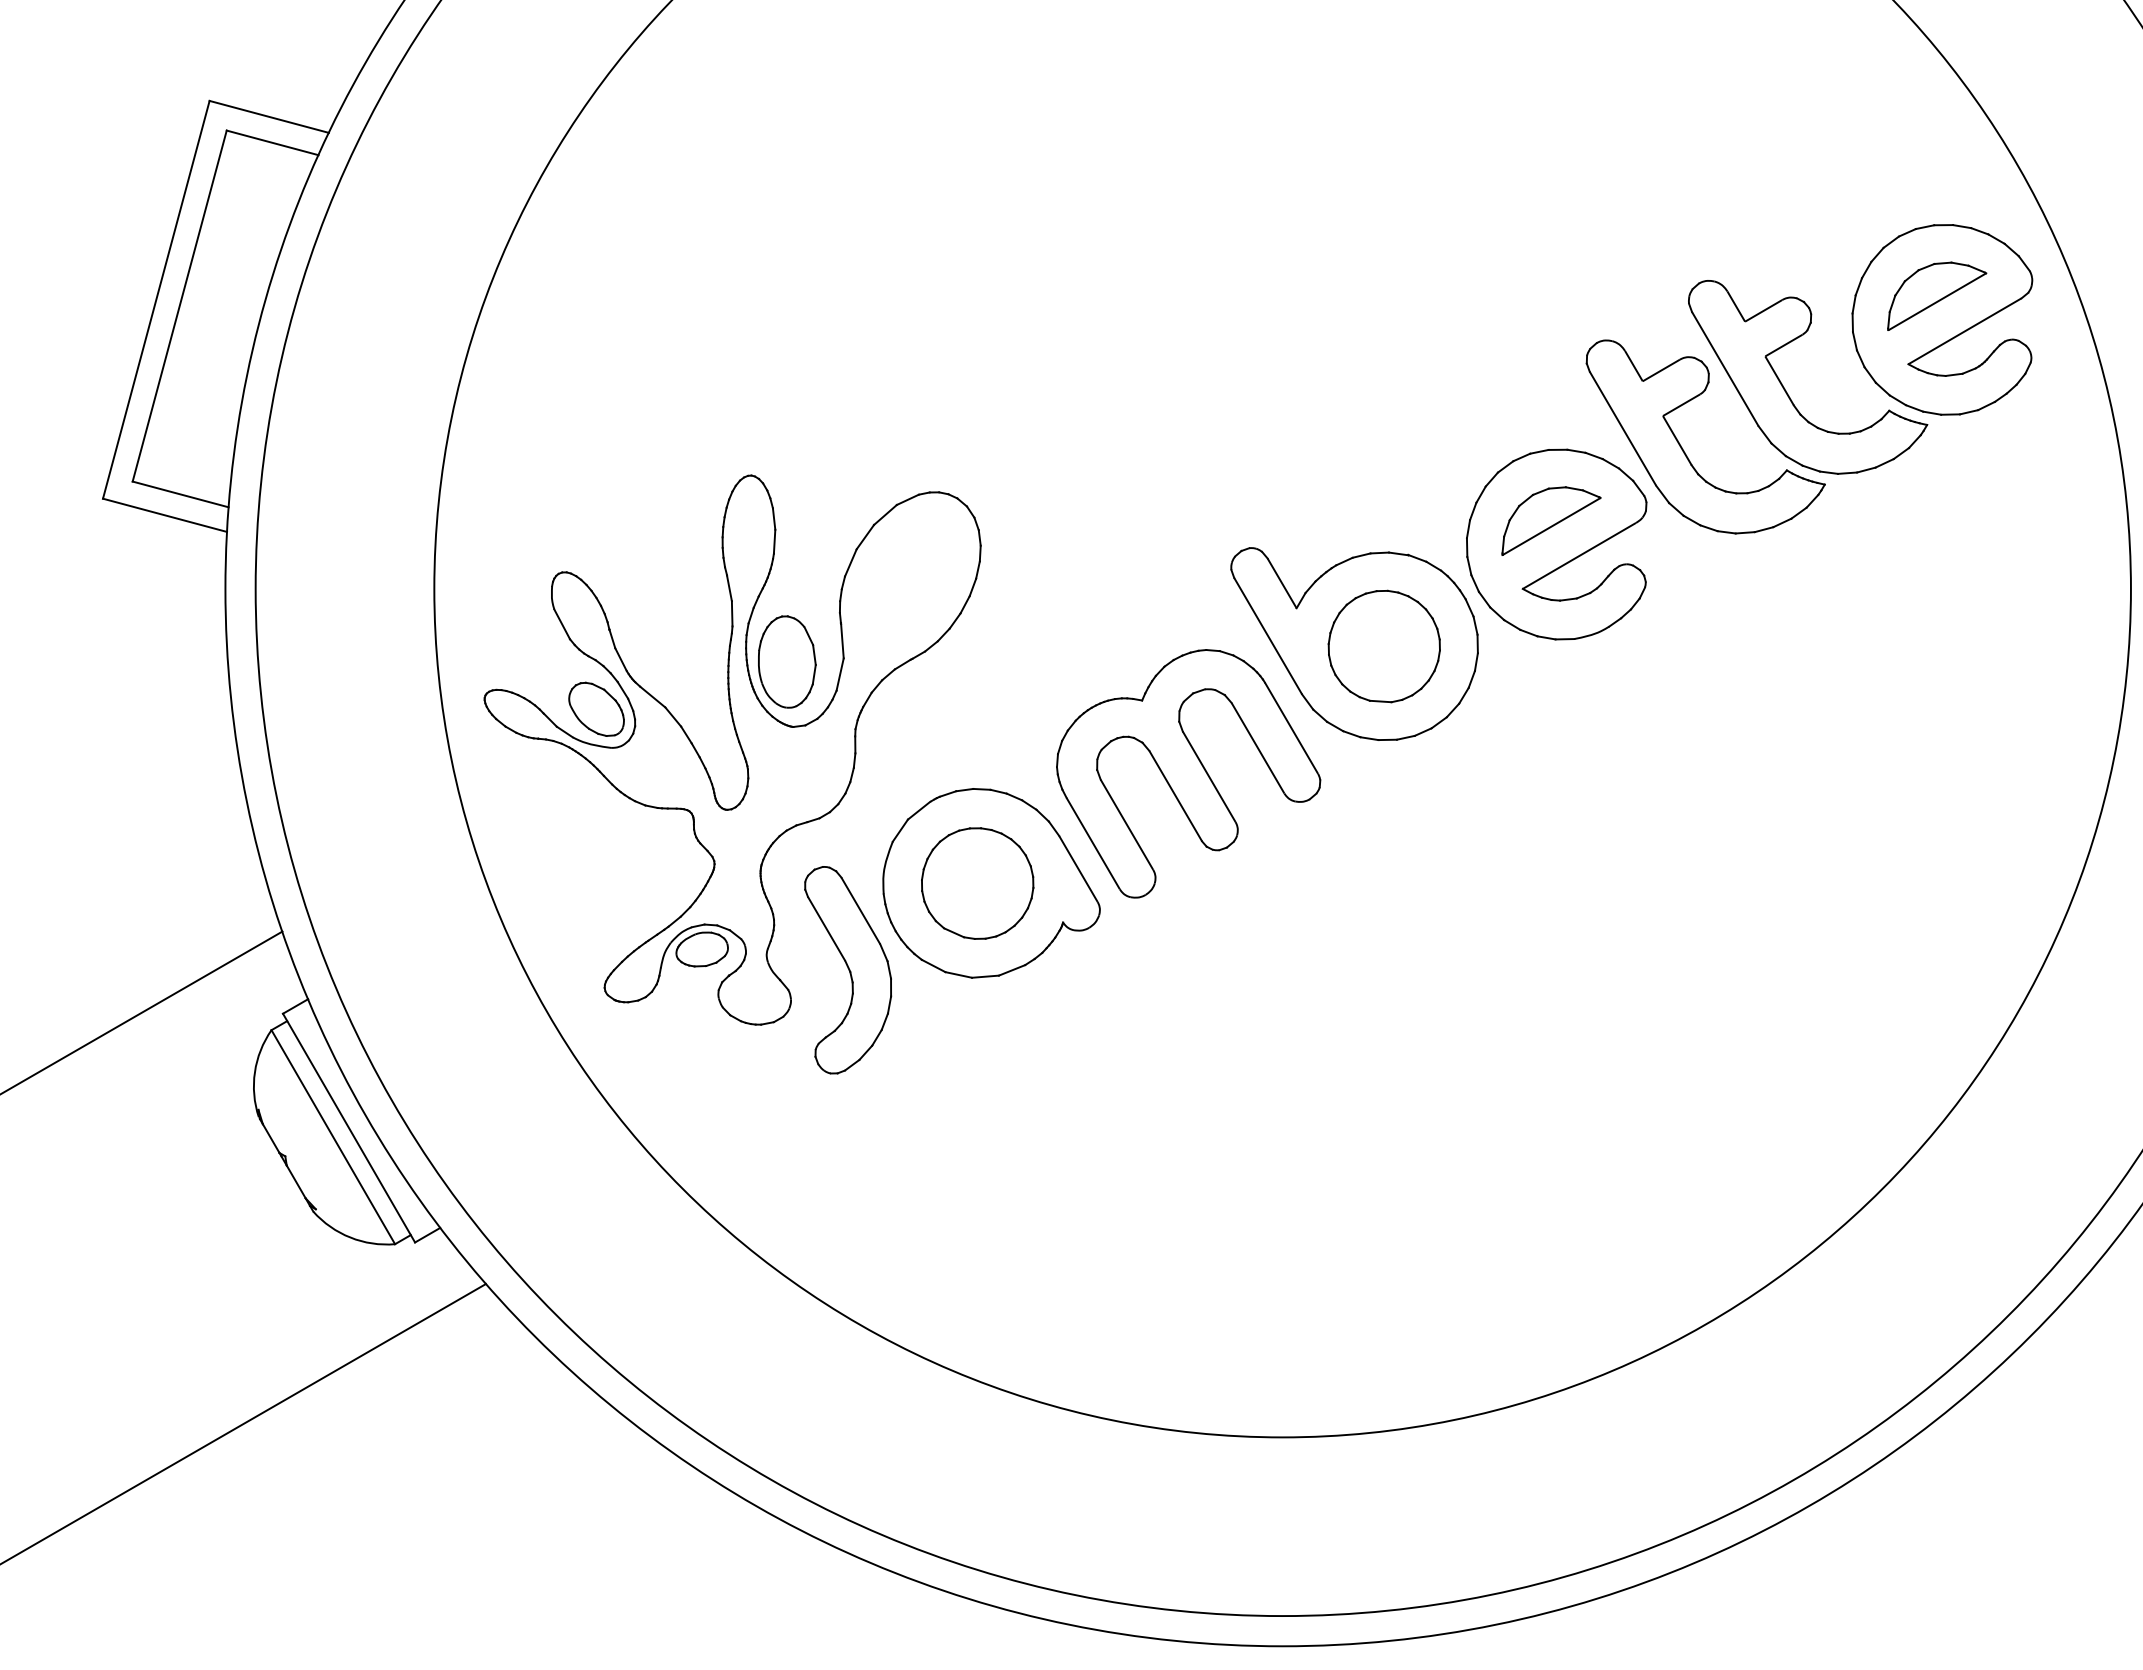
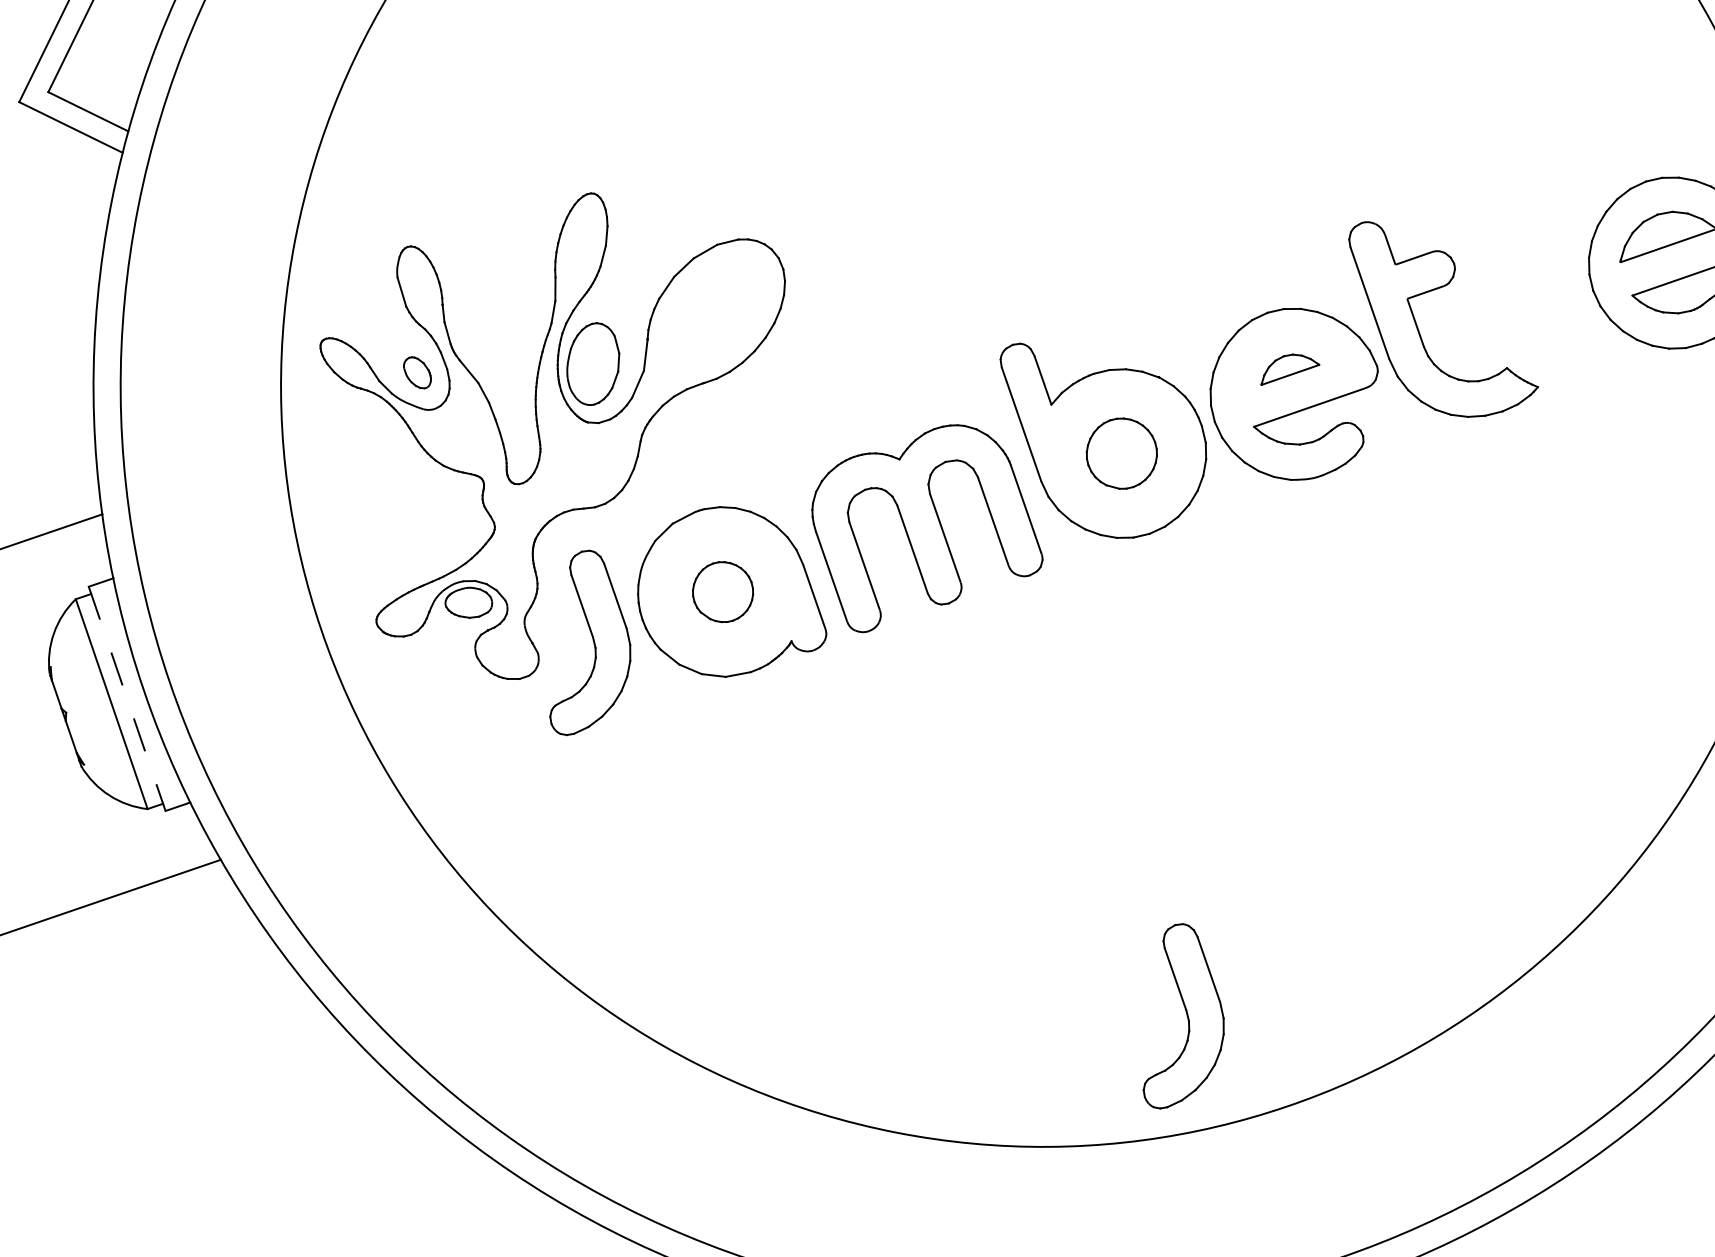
part: (1785, 388) -> (1519, 295), removed
part: (1551, 520) -> (1291, 371), size x0.6
part: (1383, 646) -> (1121, 453), size x0.7
part: (596, 708) -> (417, 372), size x0.6
part: (977, 883) -> (722, 592), size x0.6
line: (349, 1128) -> (127, 699), solid -> dashed
part: (1577, 1251) -> (1187, 1019), added

